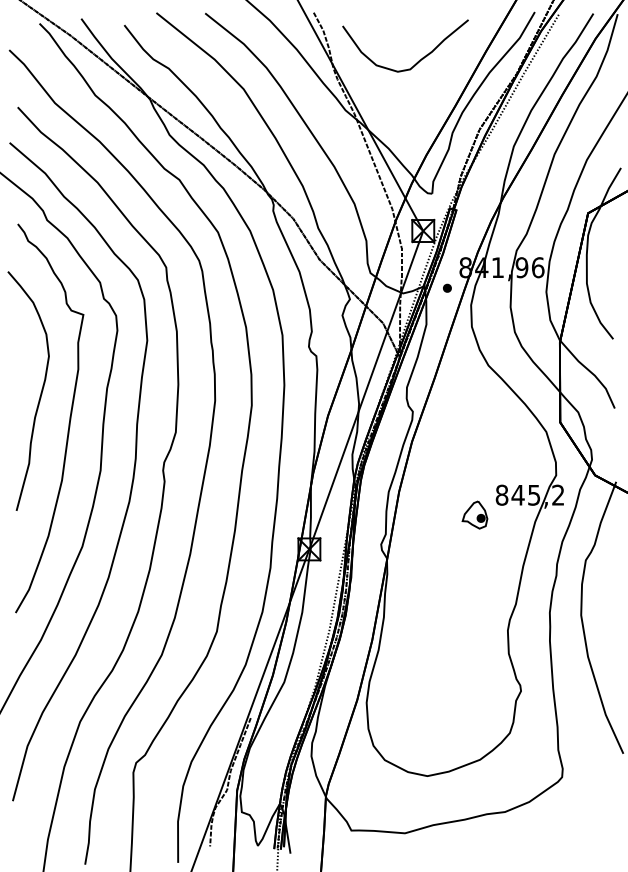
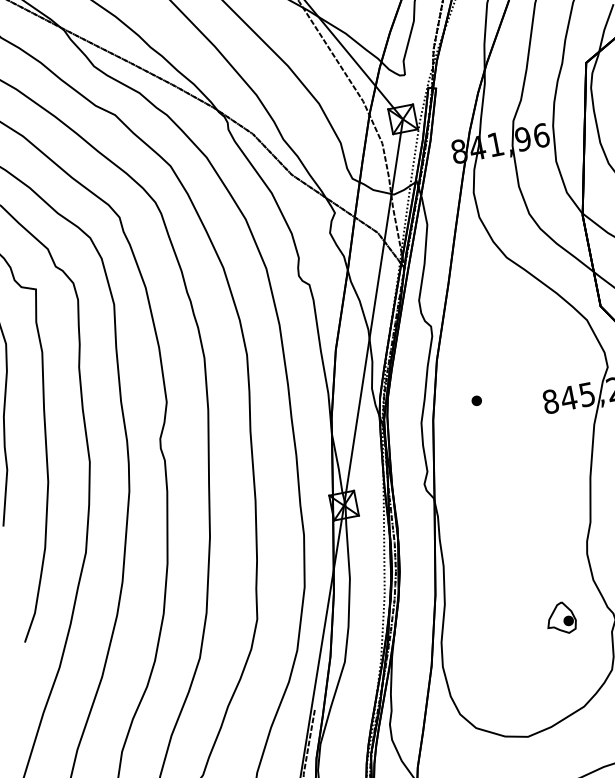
part: (447, 287) -> (476, 399), moved
part: (474, 514) -> (560, 617), moved

